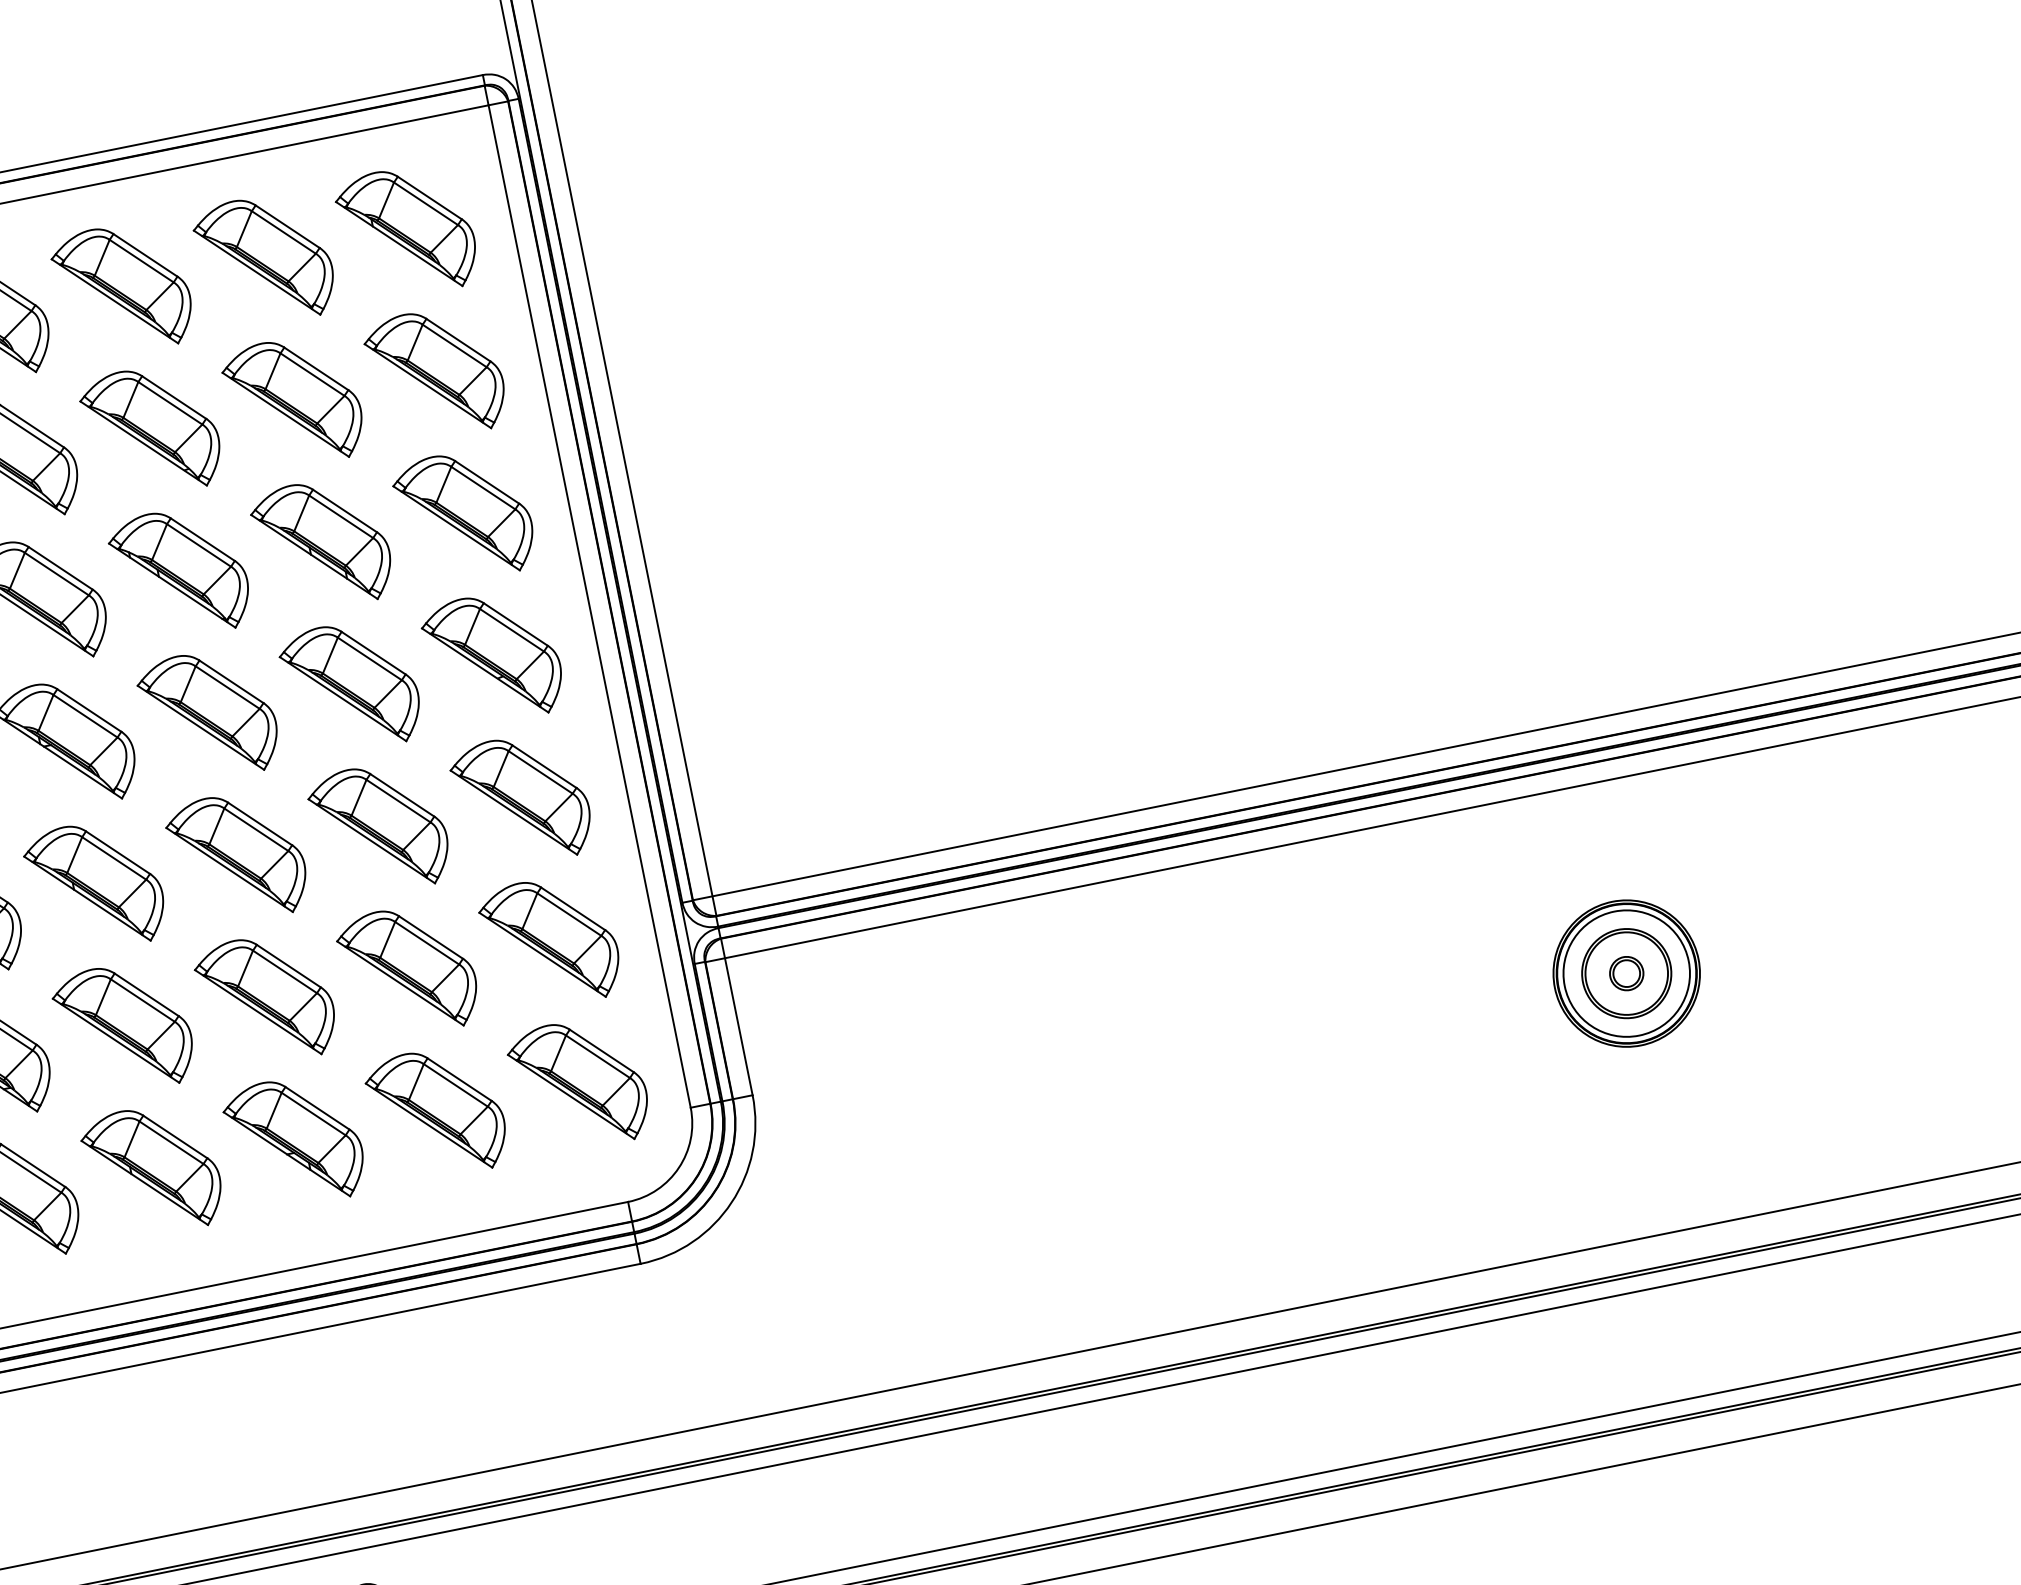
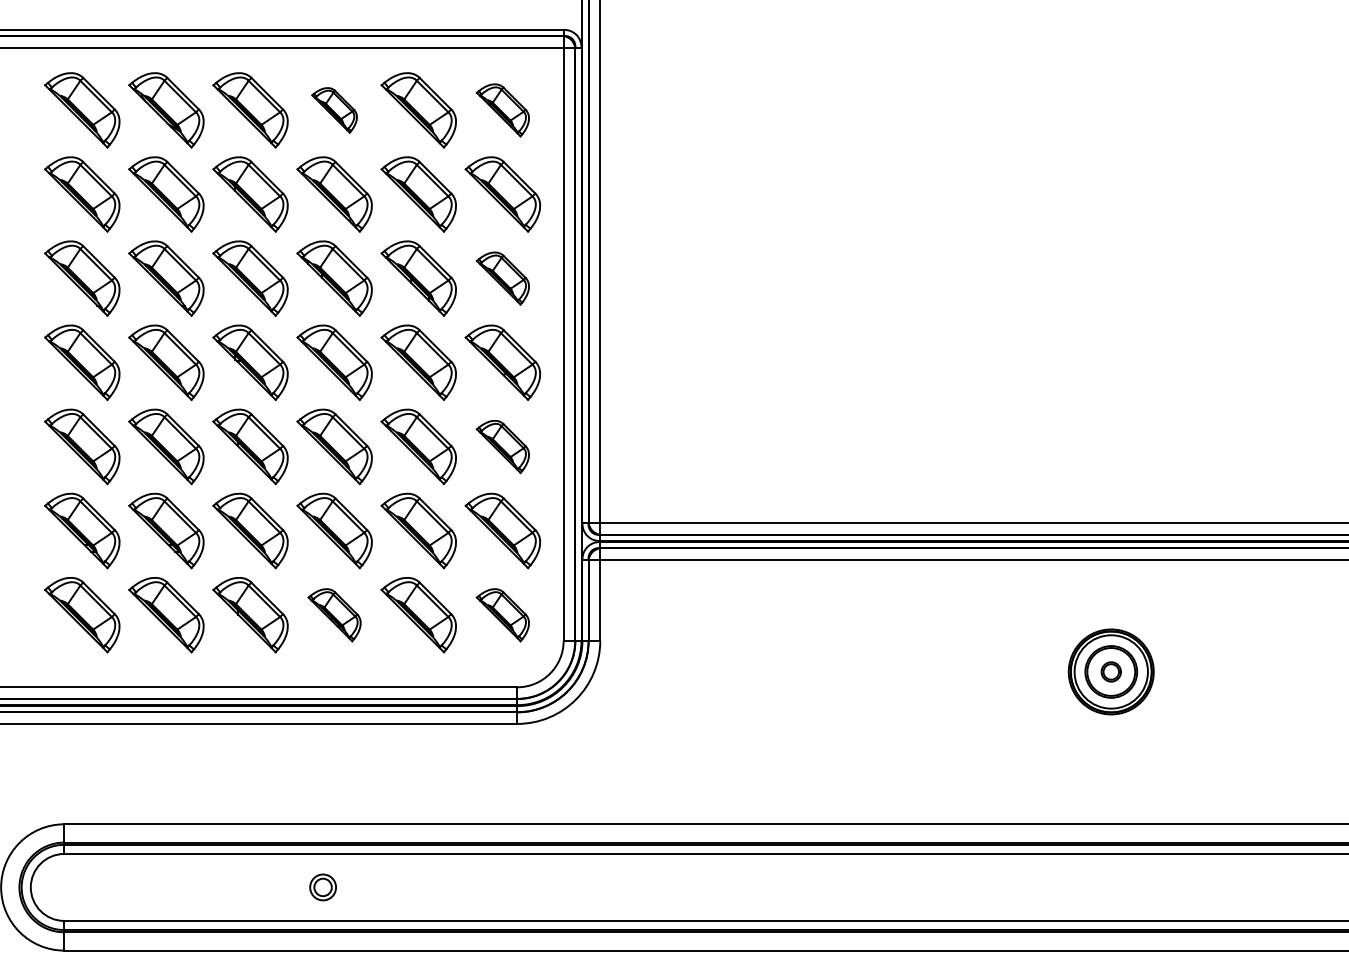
part: (406, 232) -> (502, 110), size x0.7
part: (122, 289) -> (334, 110), size x0.6
part: (463, 516) -> (502, 278), size x0.7
part: (521, 800) -> (502, 446), size x0.7
part: (578, 1085) -> (502, 615), size x0.7
part: (294, 1142) -> (334, 615), size x0.7

